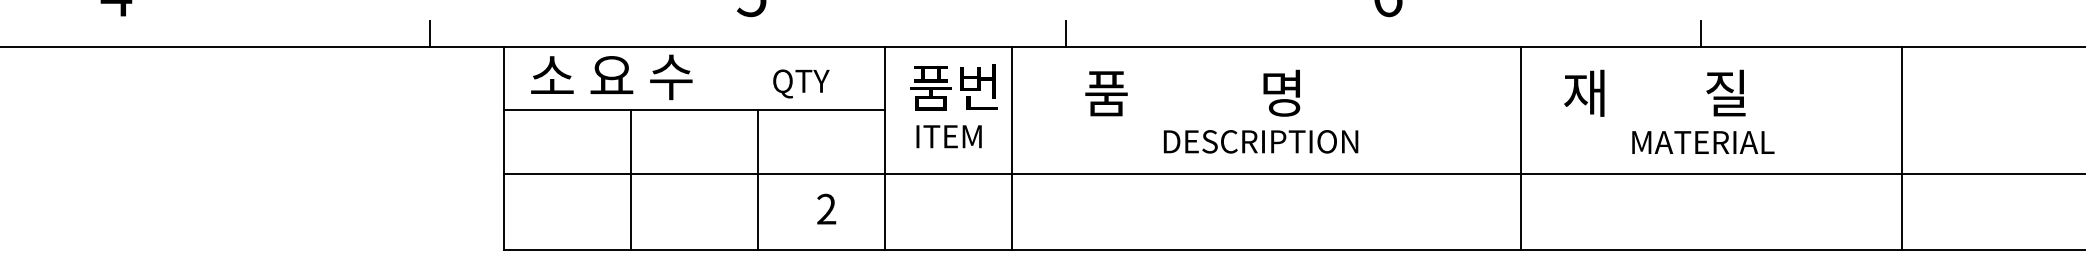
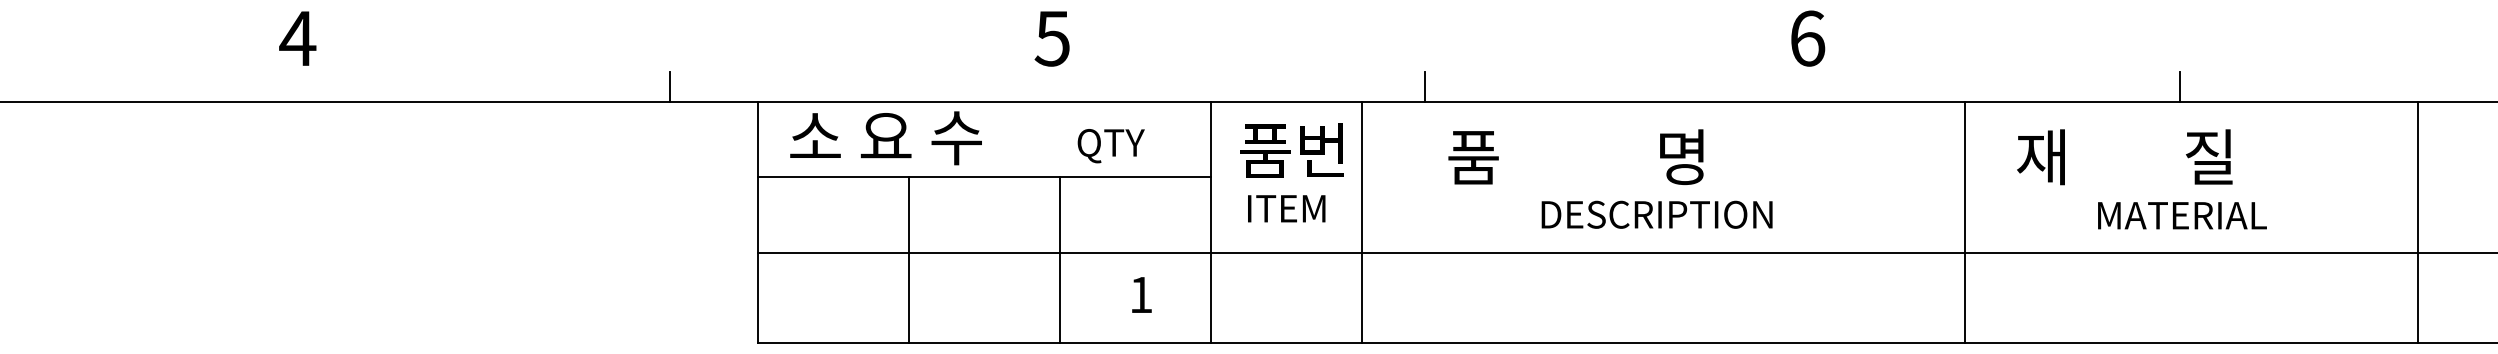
text: (826, 208) -> (1141, 294), 2 -> 1

